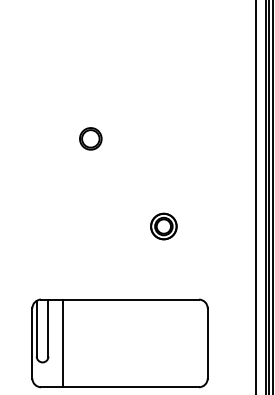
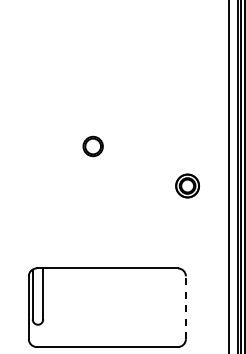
part: (90, 138) -> (92, 146), moved
part: (163, 225) -> (187, 185), moved
line: (63, 343) -> (56, 307), removed
line: (207, 343) -> (185, 307), solid -> dashed

